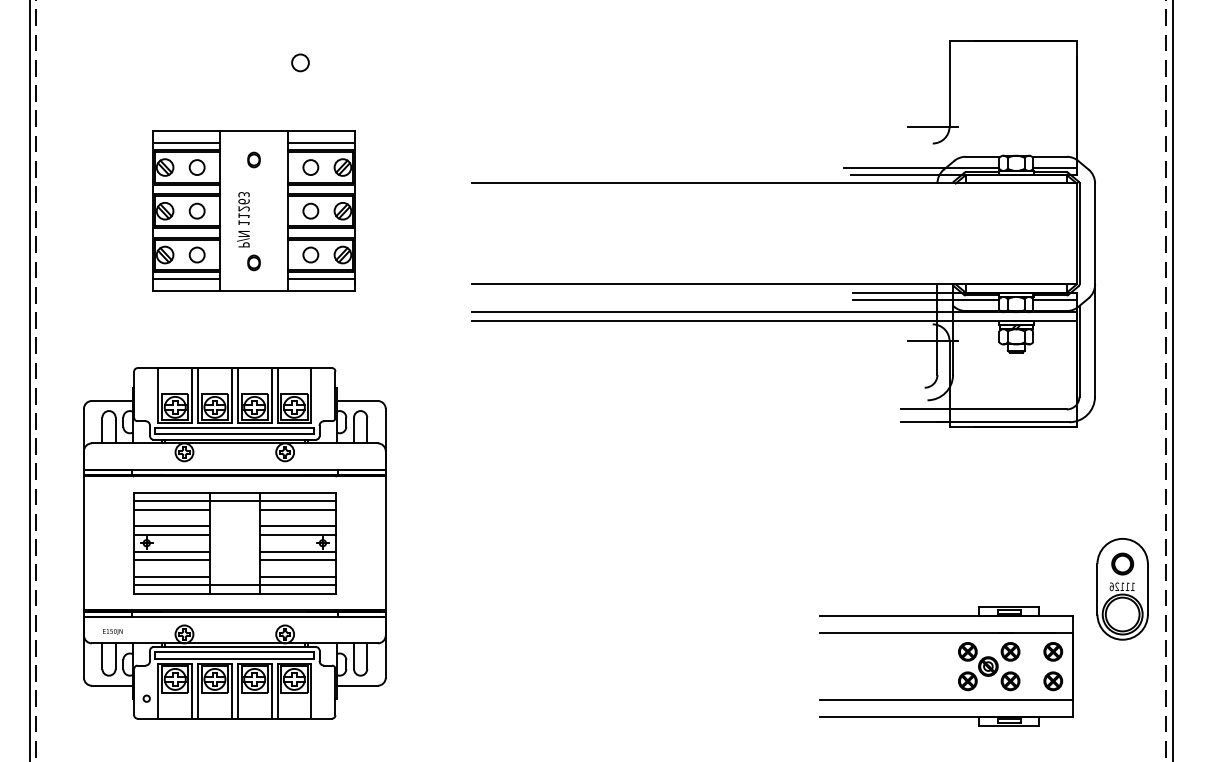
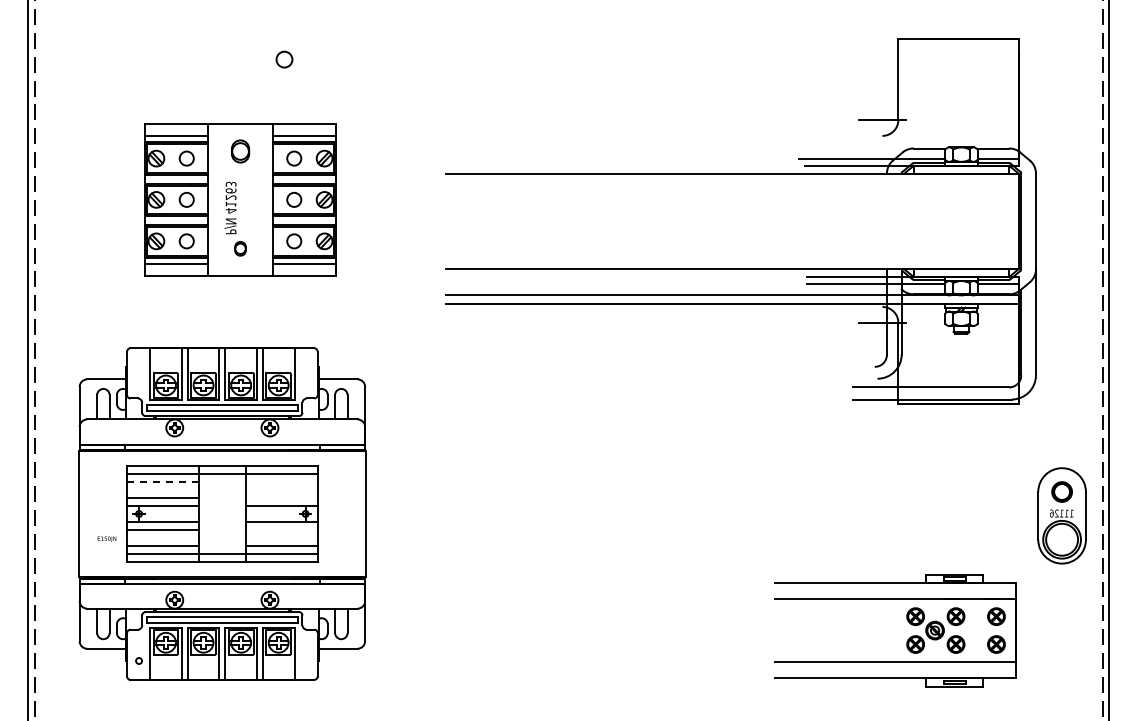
part: (253, 159) -> (240, 151), size x1.6
text: (243, 222) -> (230, 210), 11263 -> 41263
line: (171, 509) -> (162, 482), solid -> dashed
line: (297, 509) -> (281, 482), removed
line: (297, 526) -> (281, 498), removed
line: (297, 560) -> (281, 530), removed
part: (1122, 589) -> (1061, 516), moved
text: (112, 631) -> (106, 538), moved

